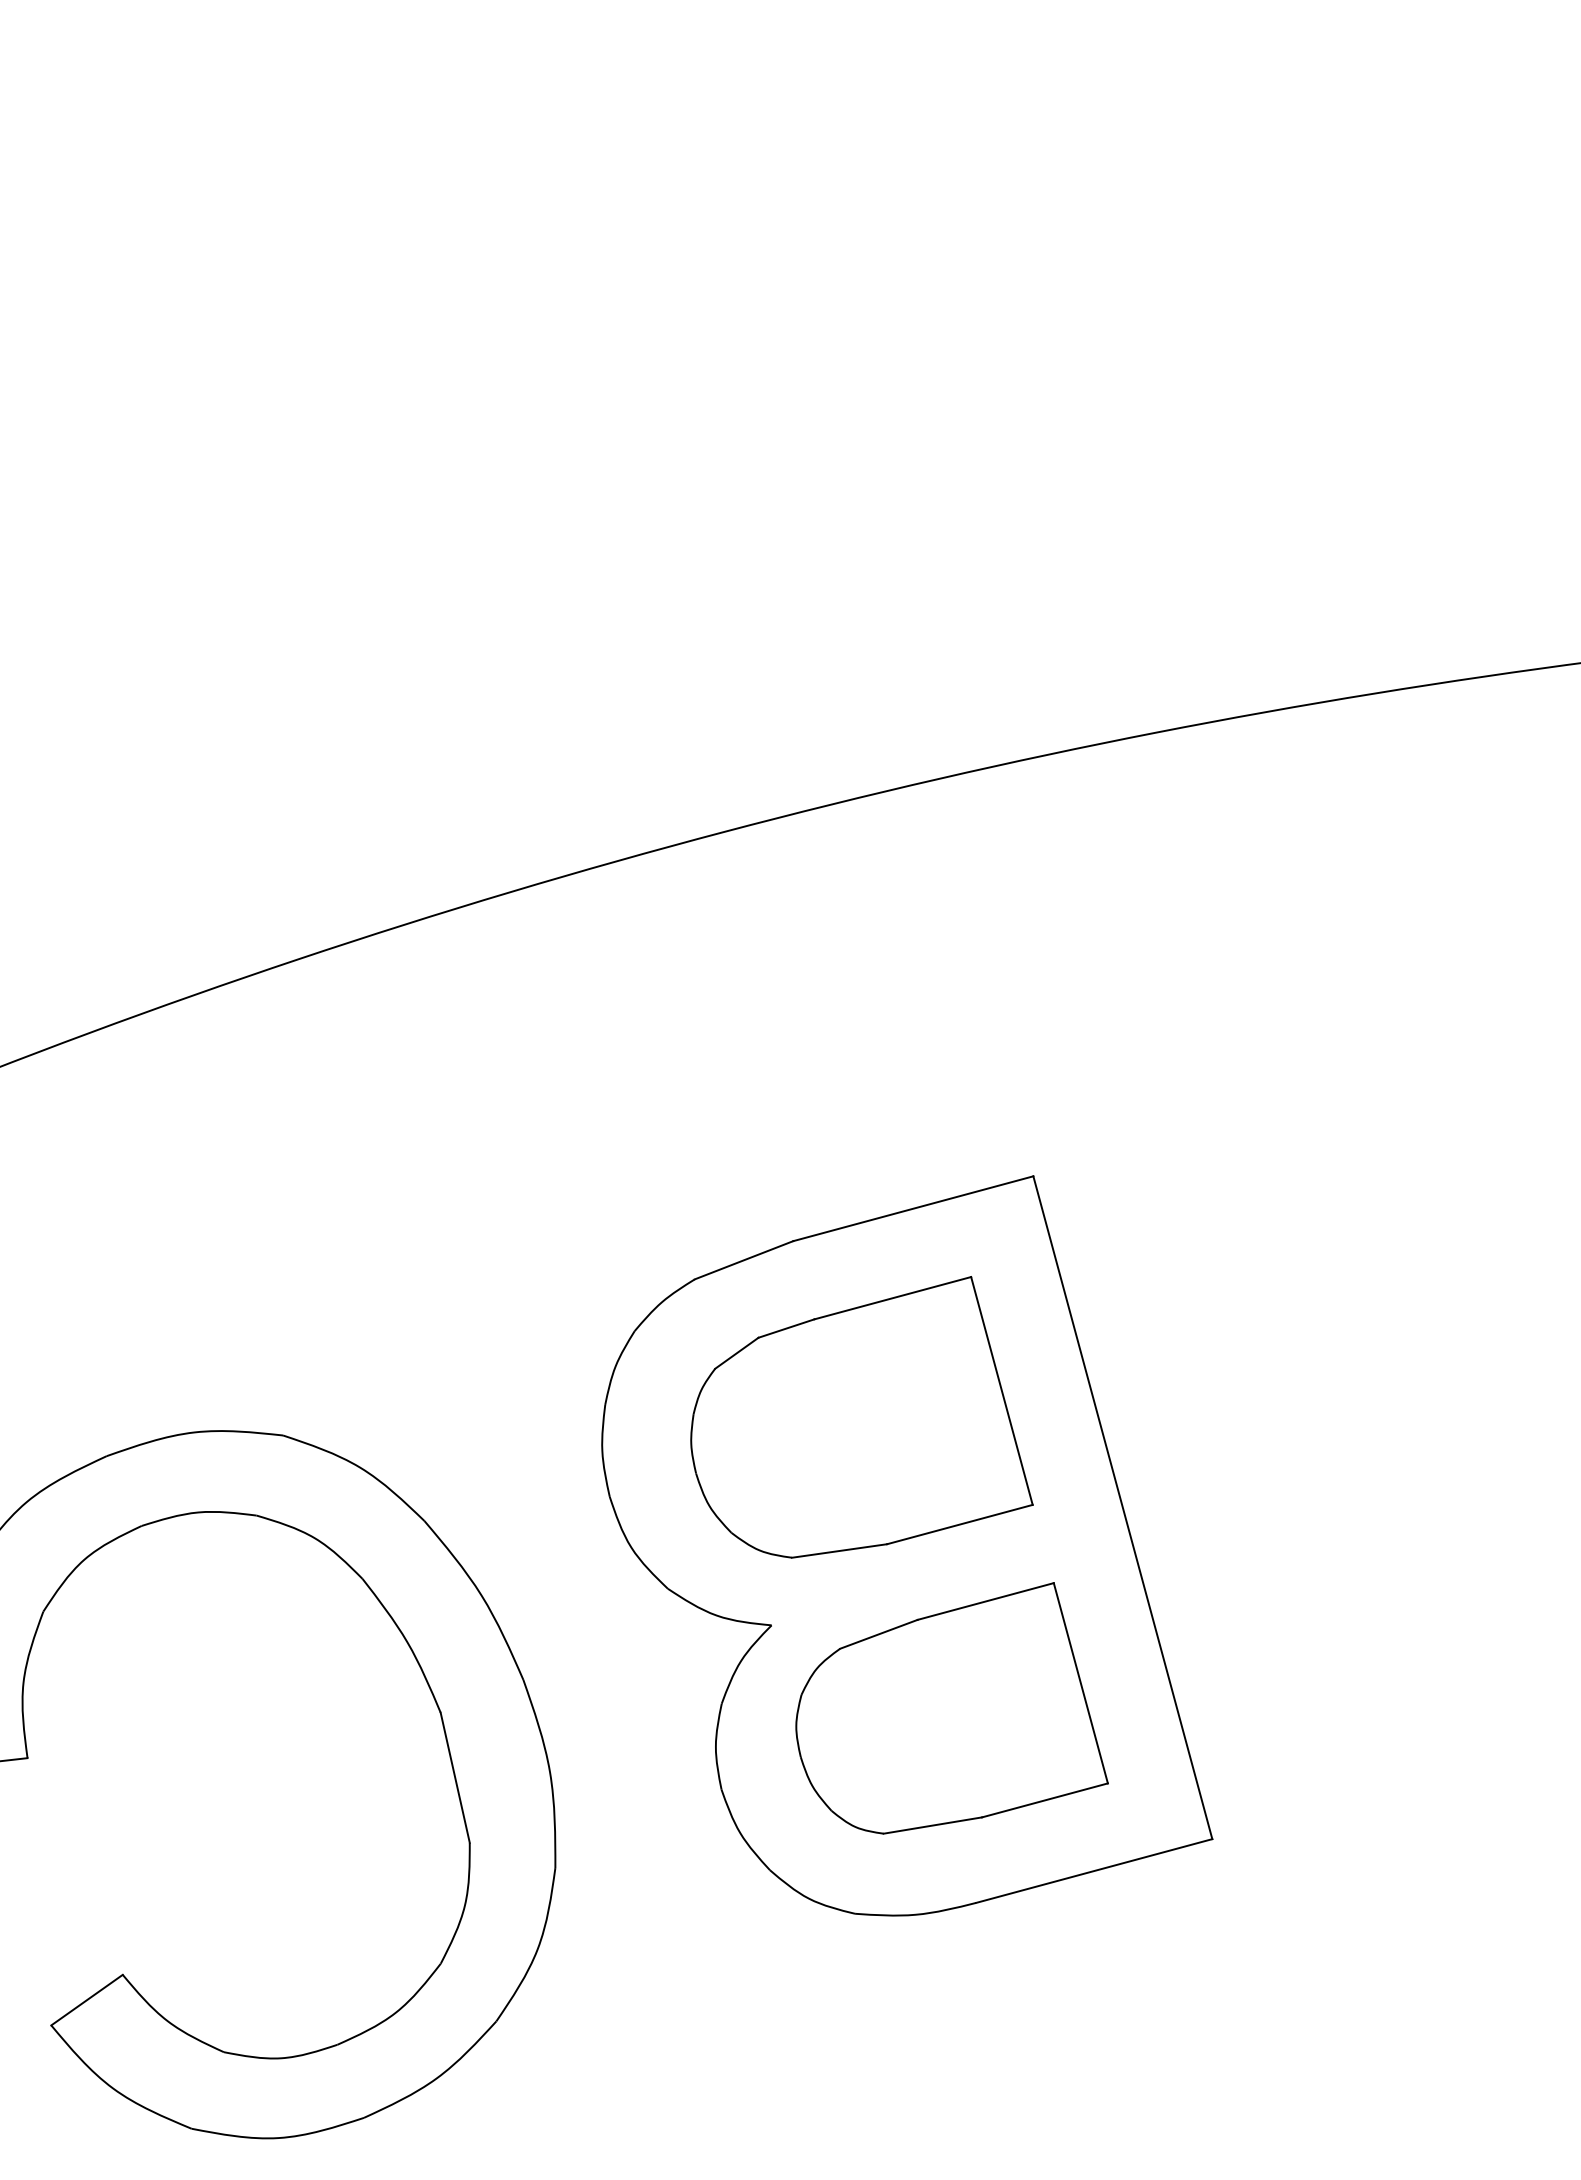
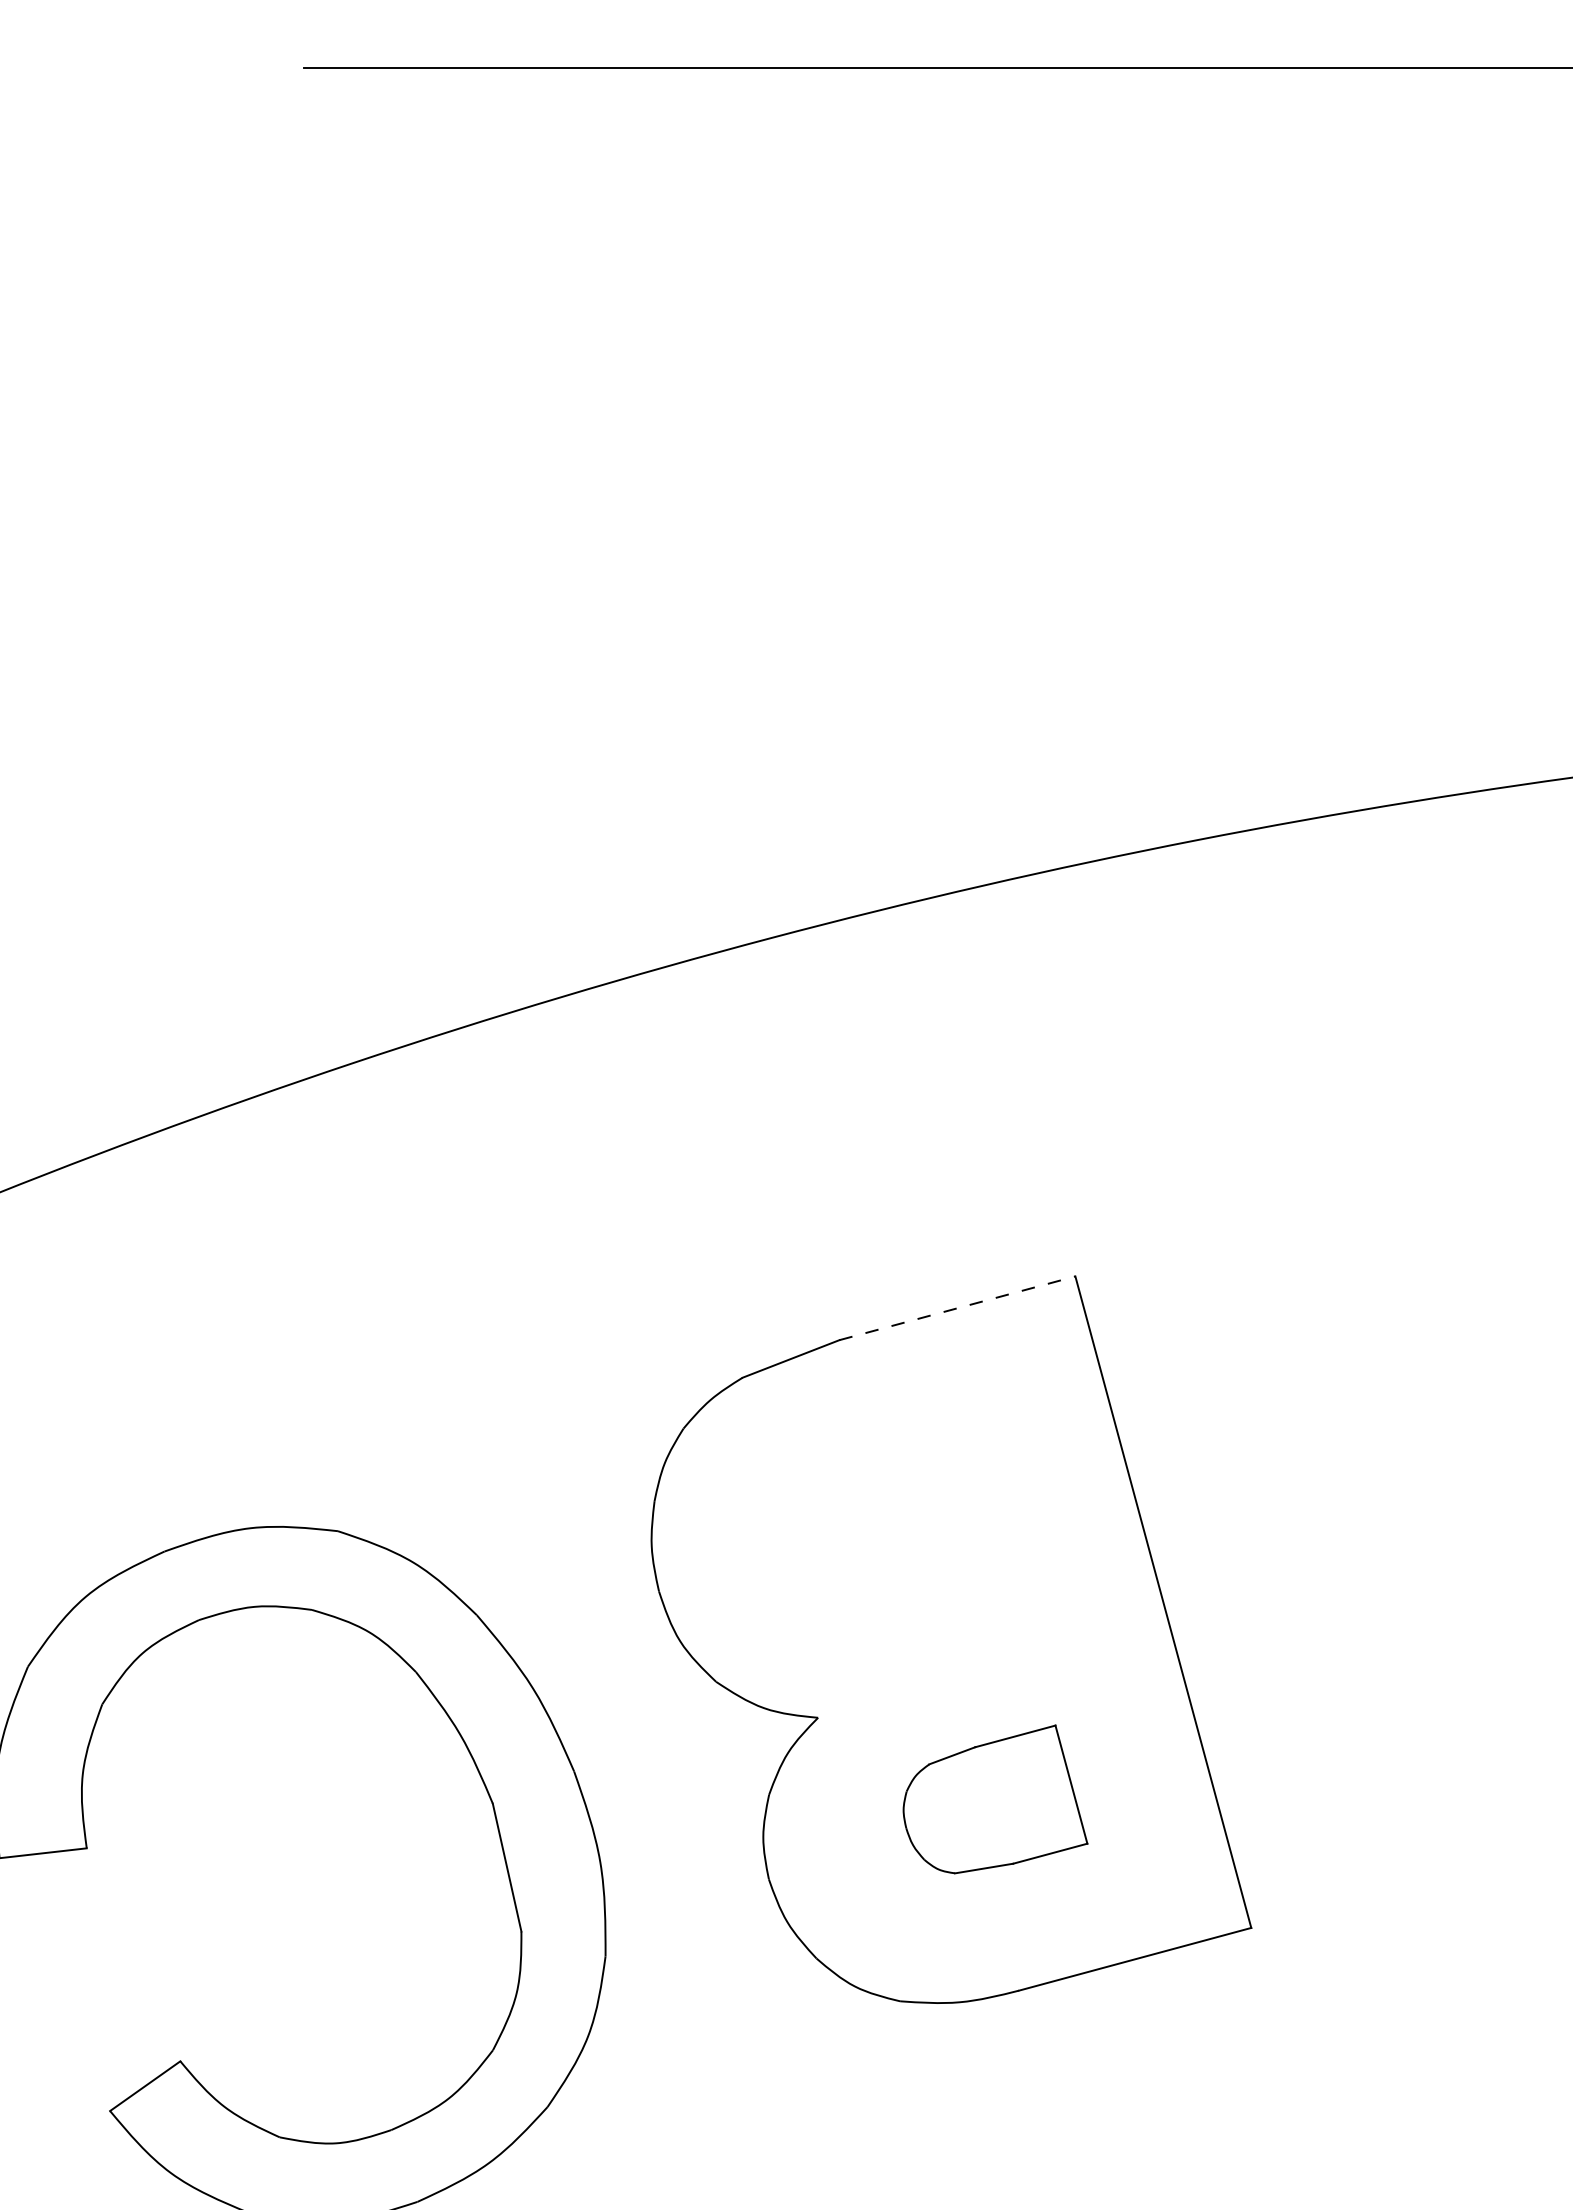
line: (913, 1208) -> (957, 1308), solid -> dashed
part: (861, 1417) -> (906, 1513), removed
part: (952, 1708) -> (995, 1799), size x0.6

